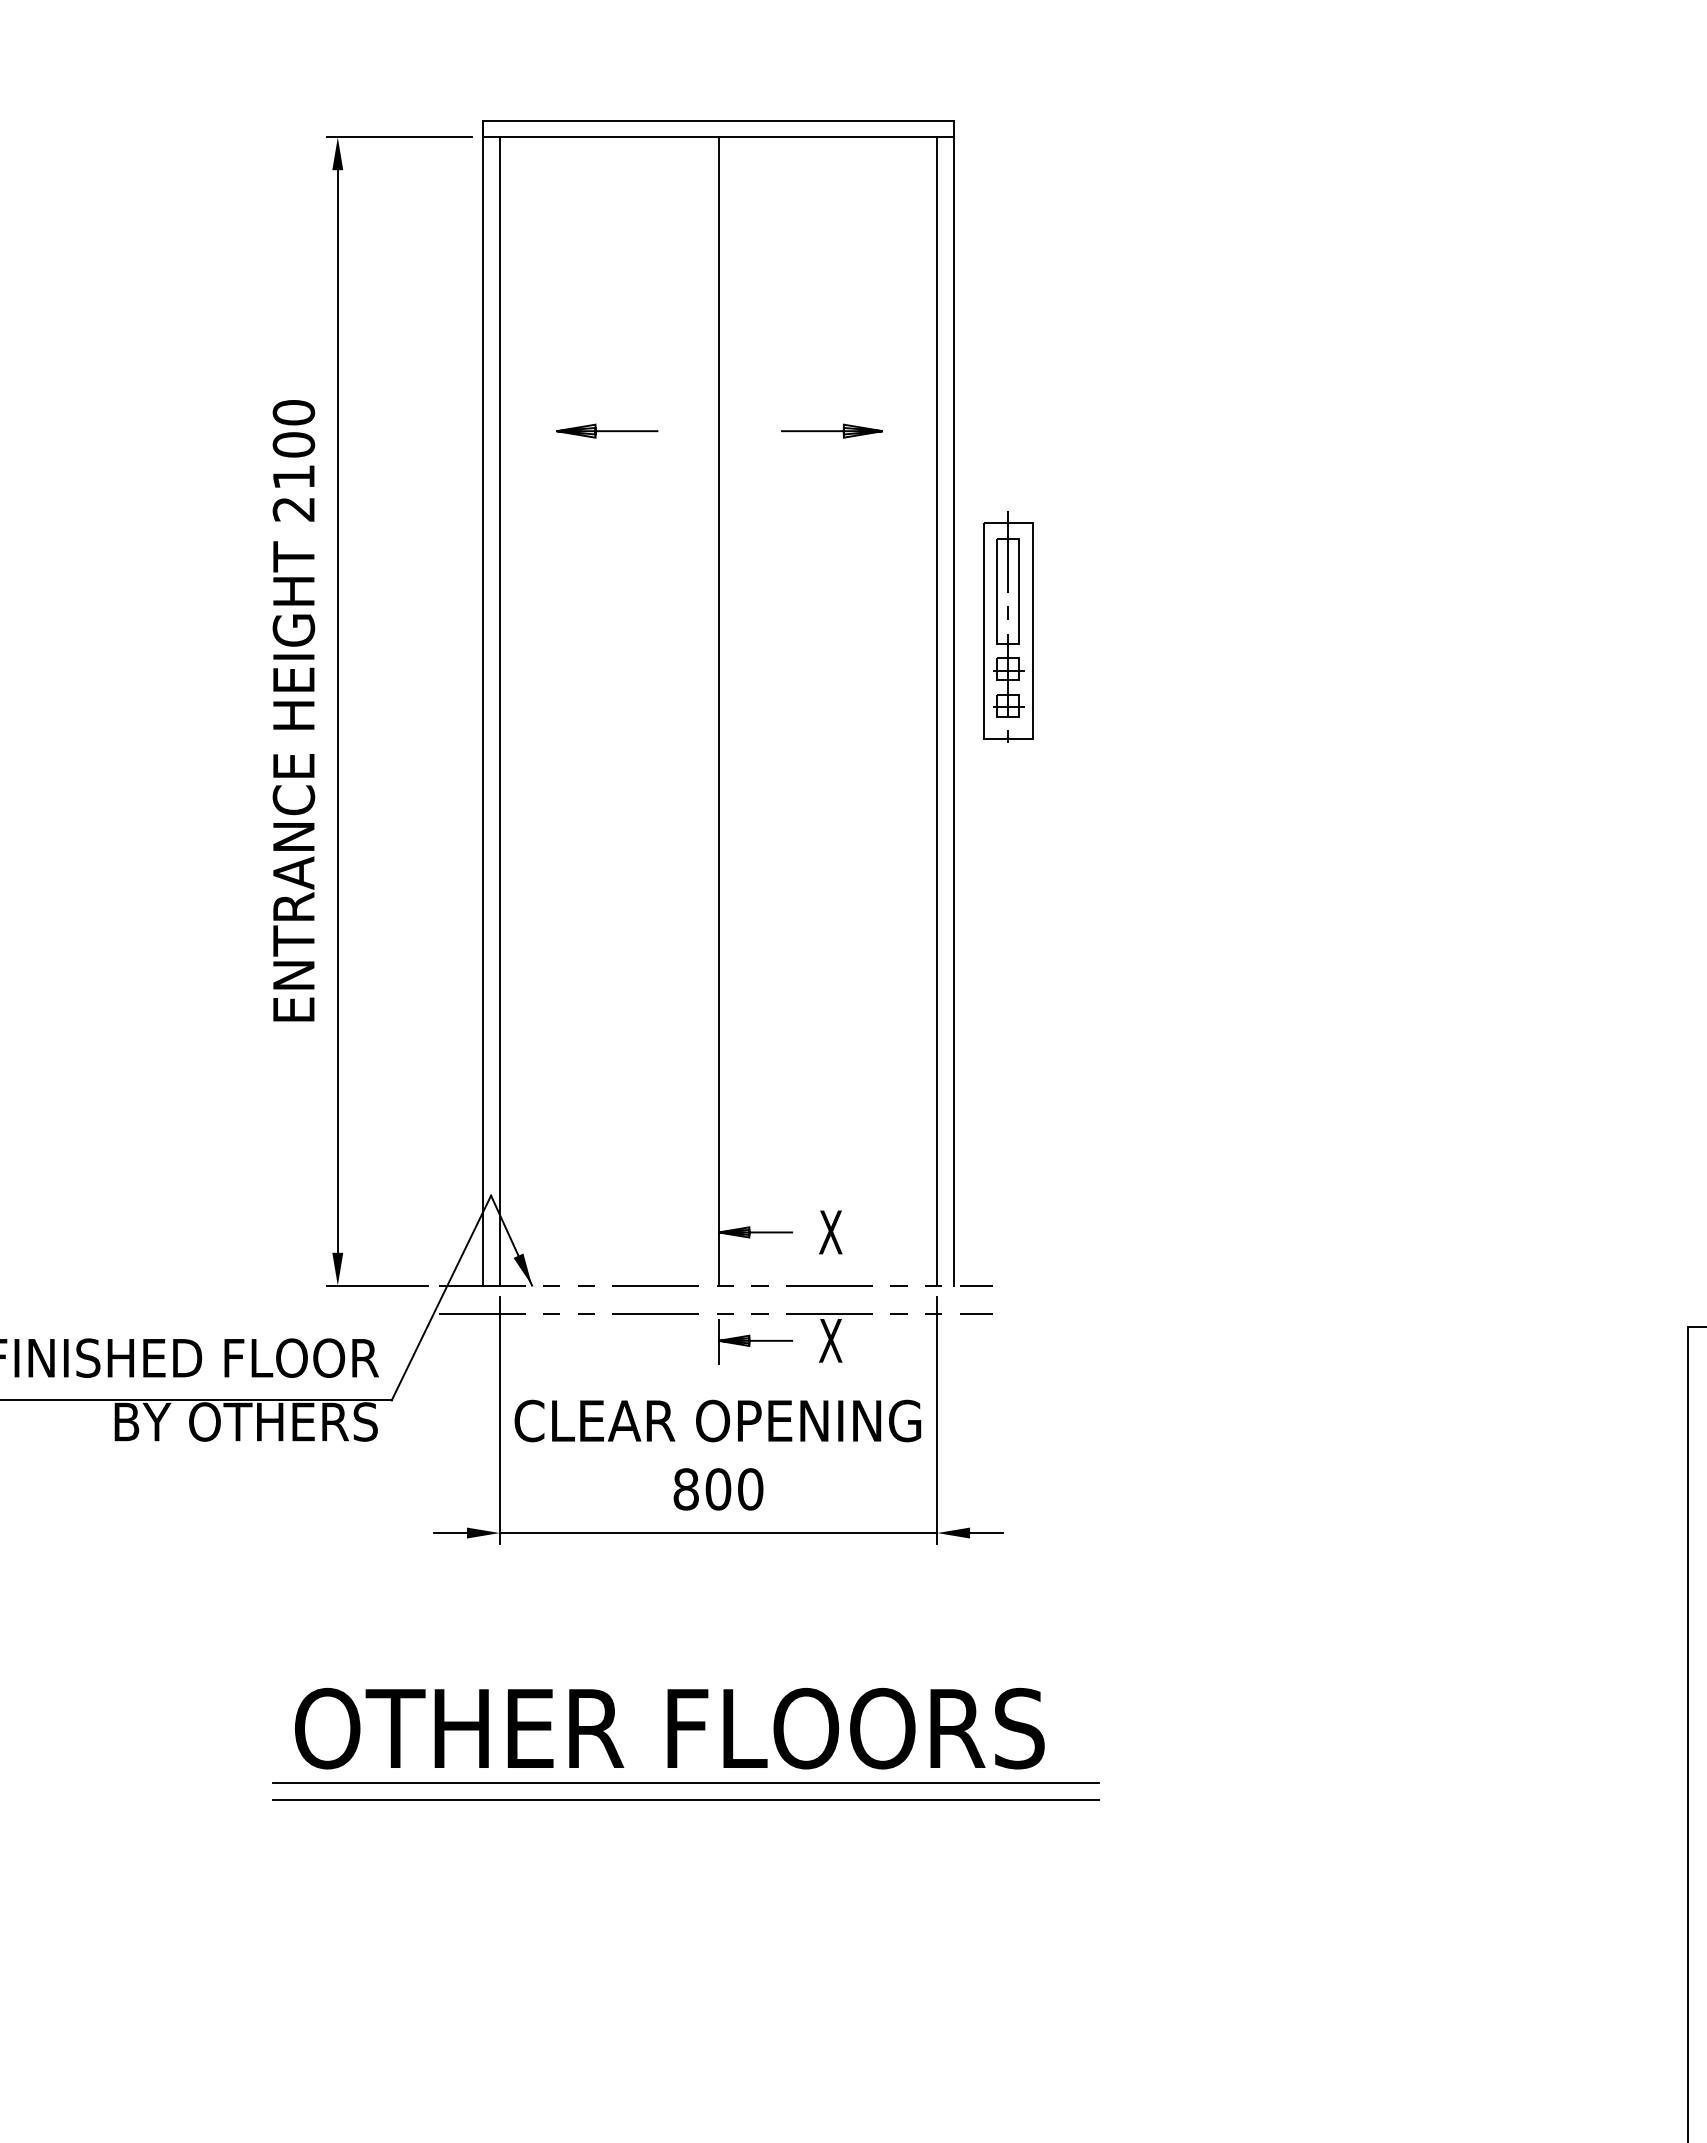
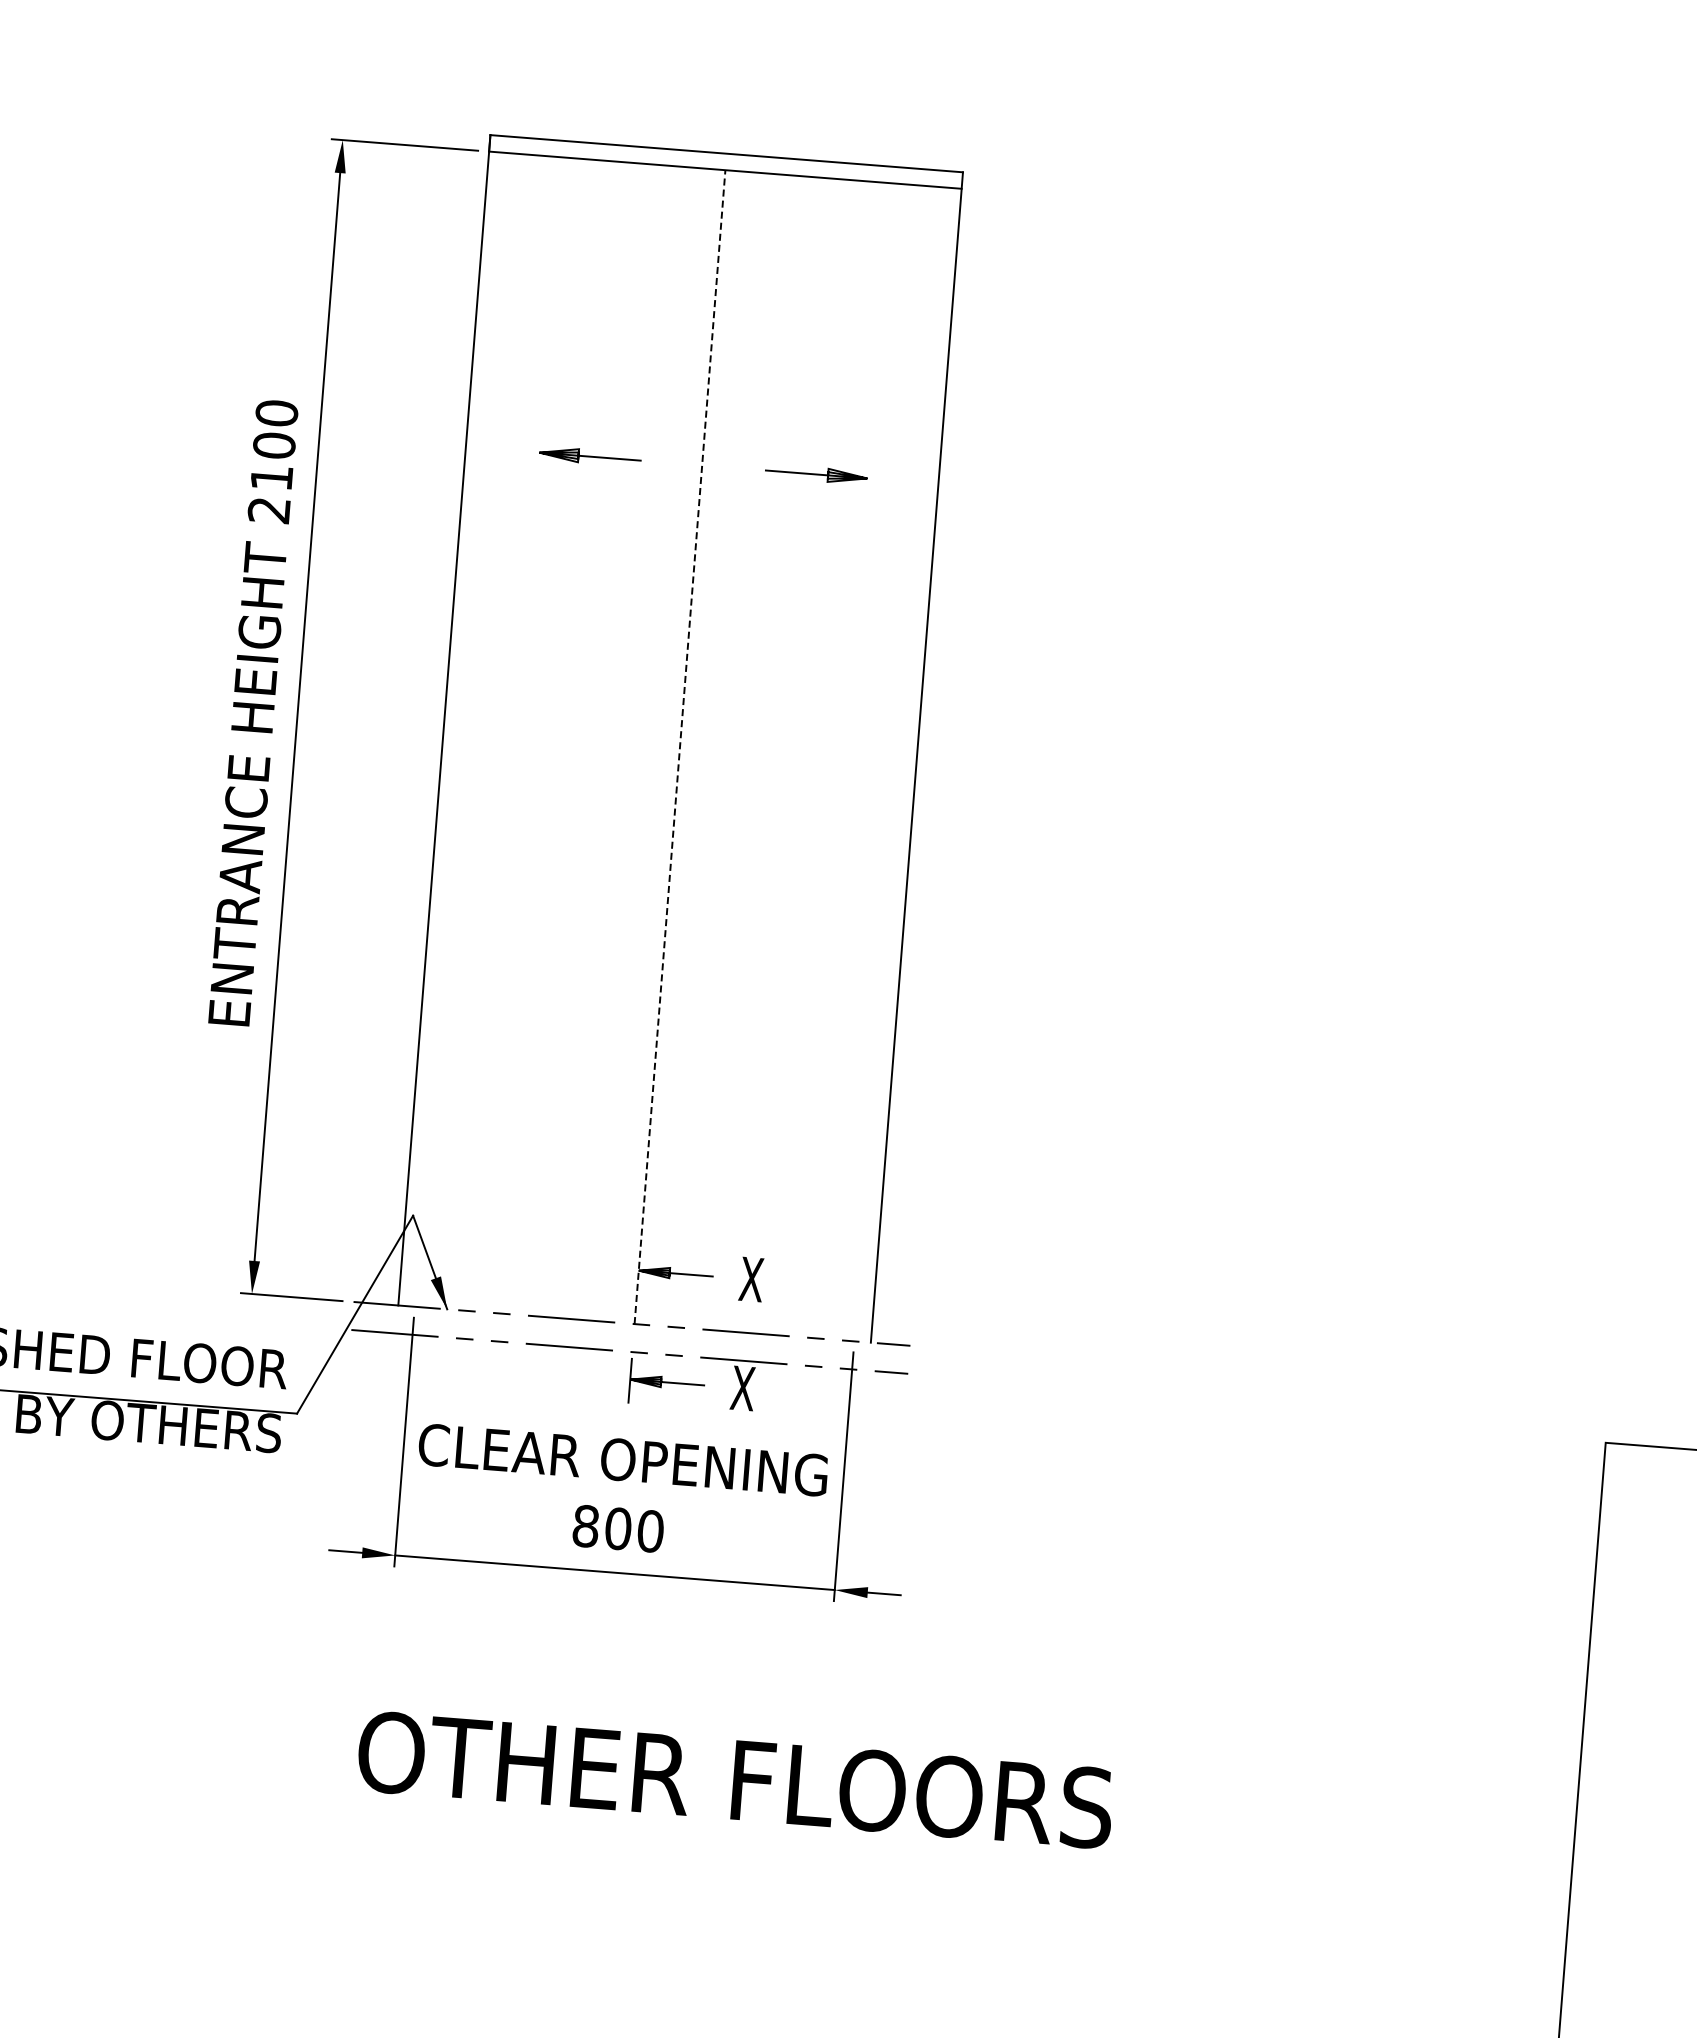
part: (1008, 626) -> (978, 684), removed
line: (718, 710) -> (680, 746), solid -> dashed
line: (499, 711) -> (459, 729), removed
line: (937, 711) -> (900, 764), removed
text: (669, 1728) -> (735, 1779), moved
line: (685, 1783) -> (562, 1821), removed
line: (685, 1799) -> (560, 1837), removed

